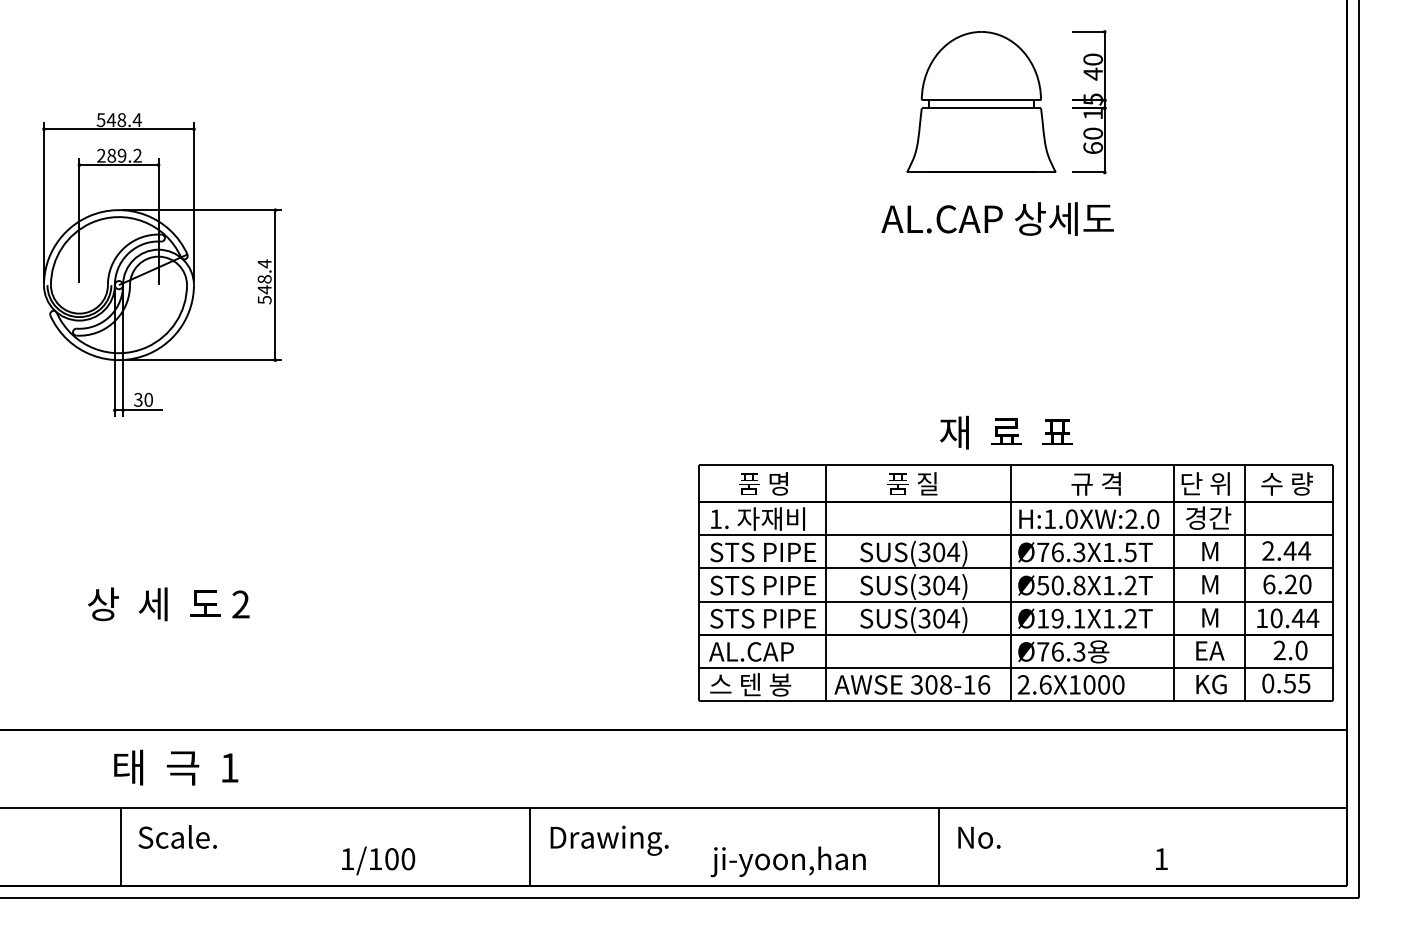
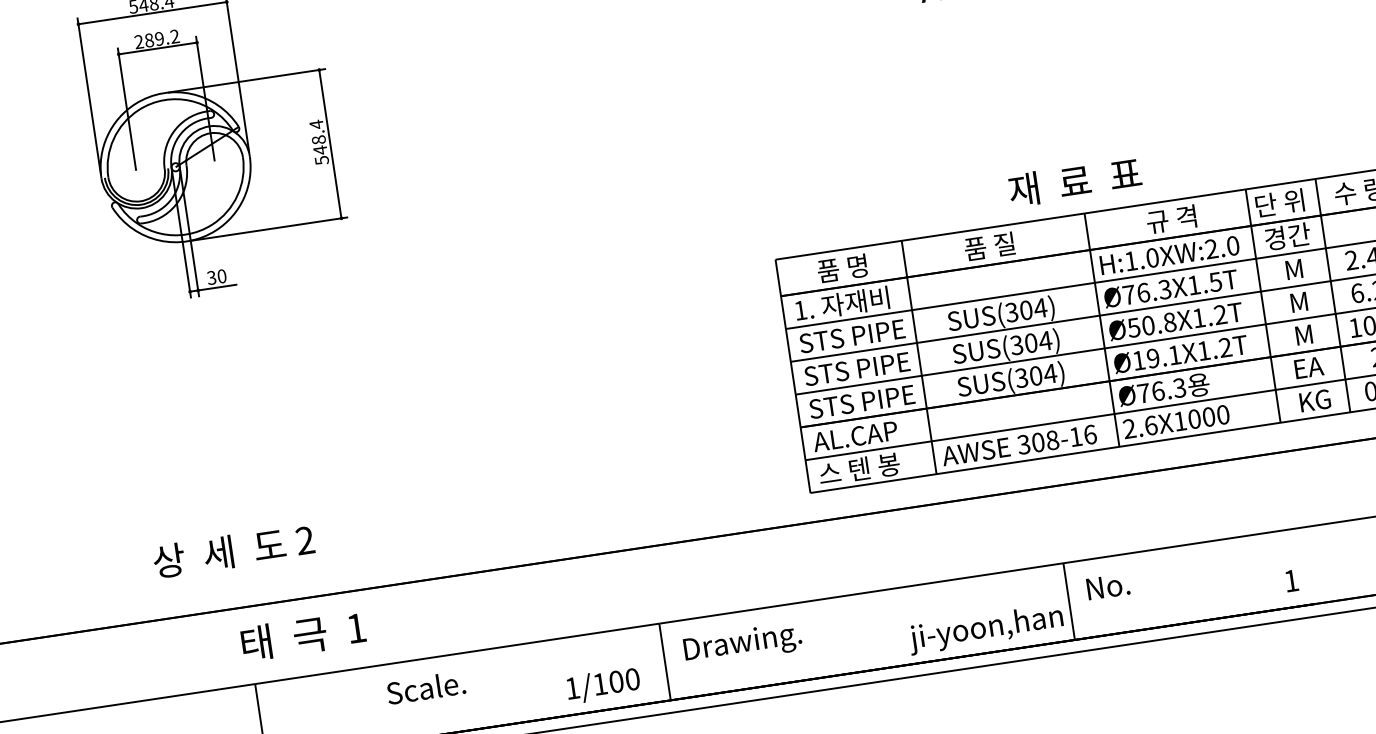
text: (168, 604) -> (233, 551), moved
text: (177, 836) -> (425, 687), moved
text: (378, 860) -> (603, 685), moved
text: (787, 861) -> (985, 629), moved

